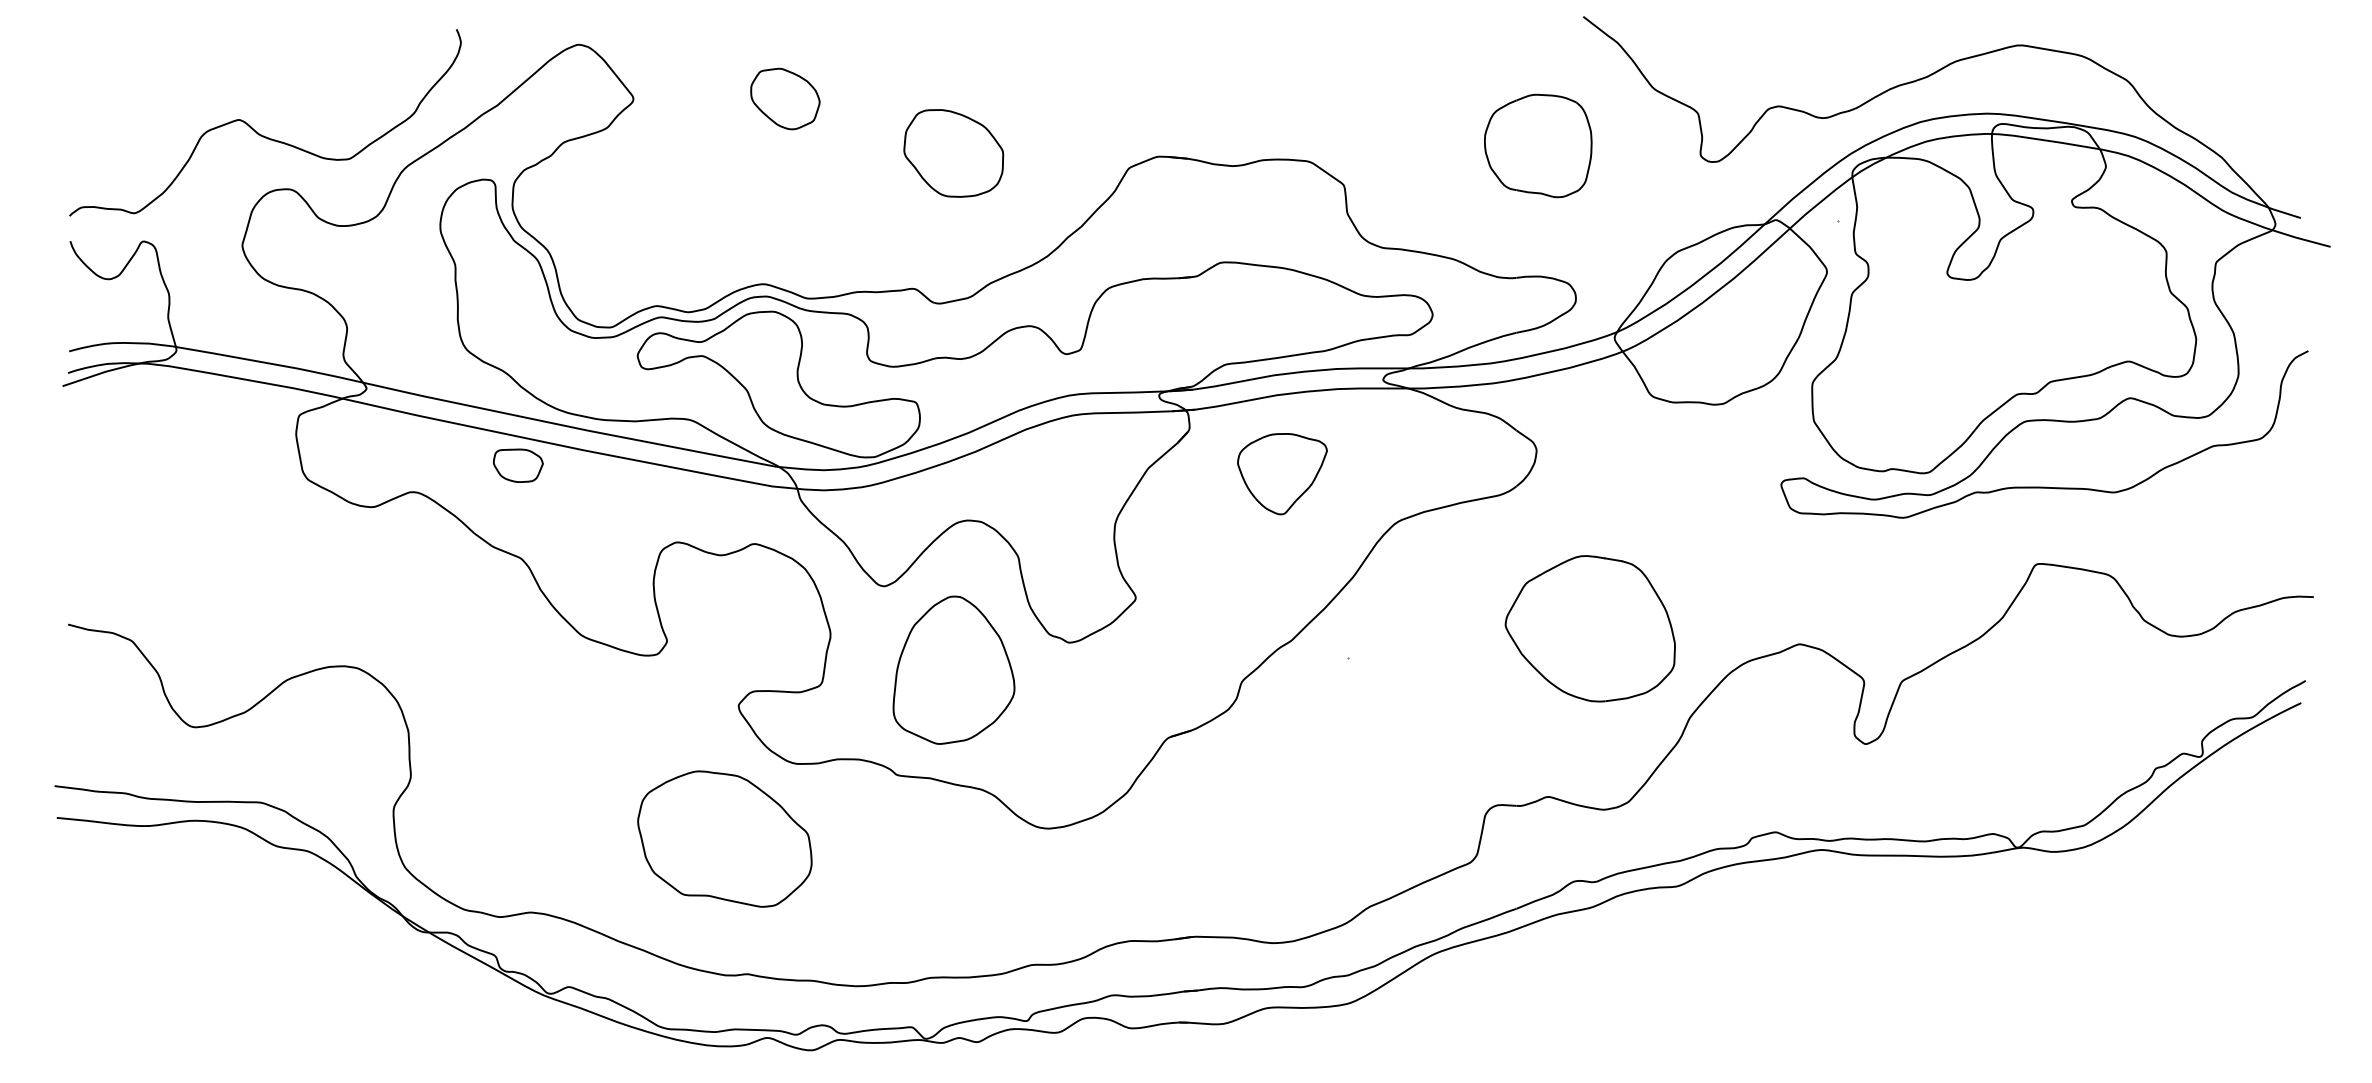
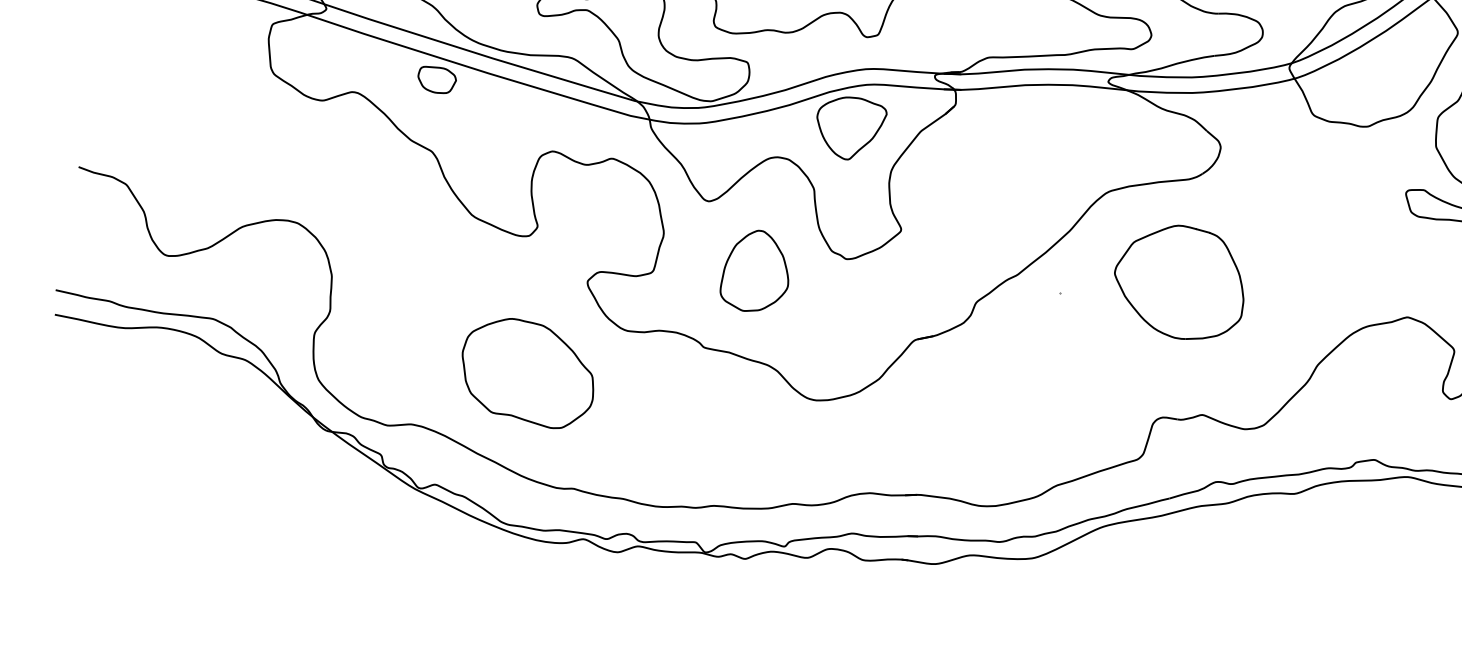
part: (1282, 474) -> (850, 128), moved
part: (1589, 628) -> (1179, 281), moved
part: (954, 669) -> (756, 270), size x0.71
part: (724, 838) -> (527, 372), moved

